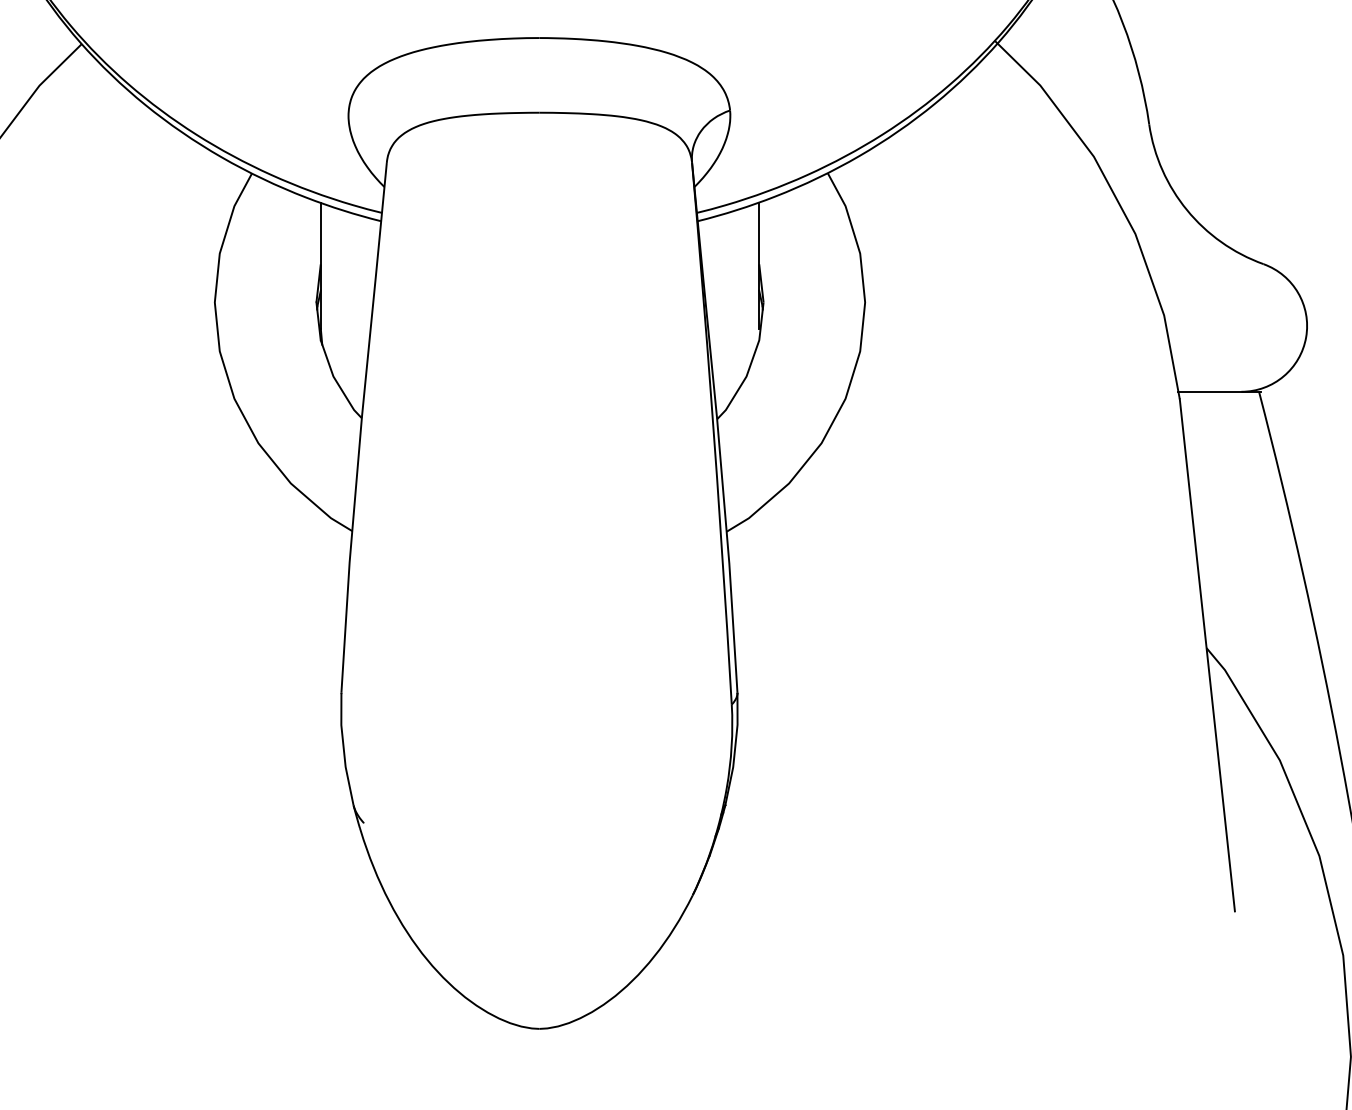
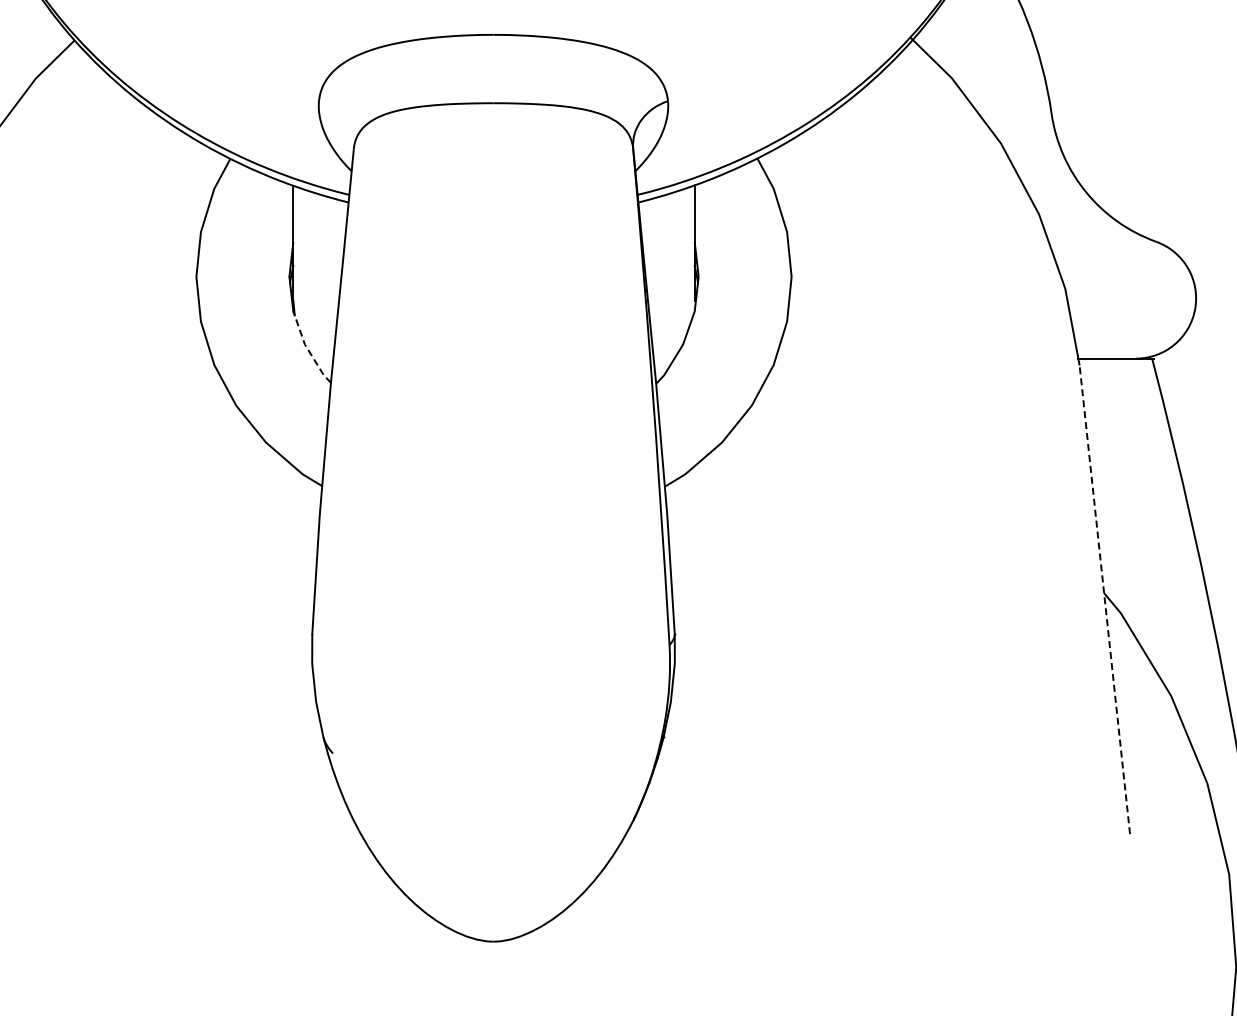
line: (337, 381) -> (308, 349), solid -> dashed
line: (1207, 654) -> (1104, 599), solid -> dashed

